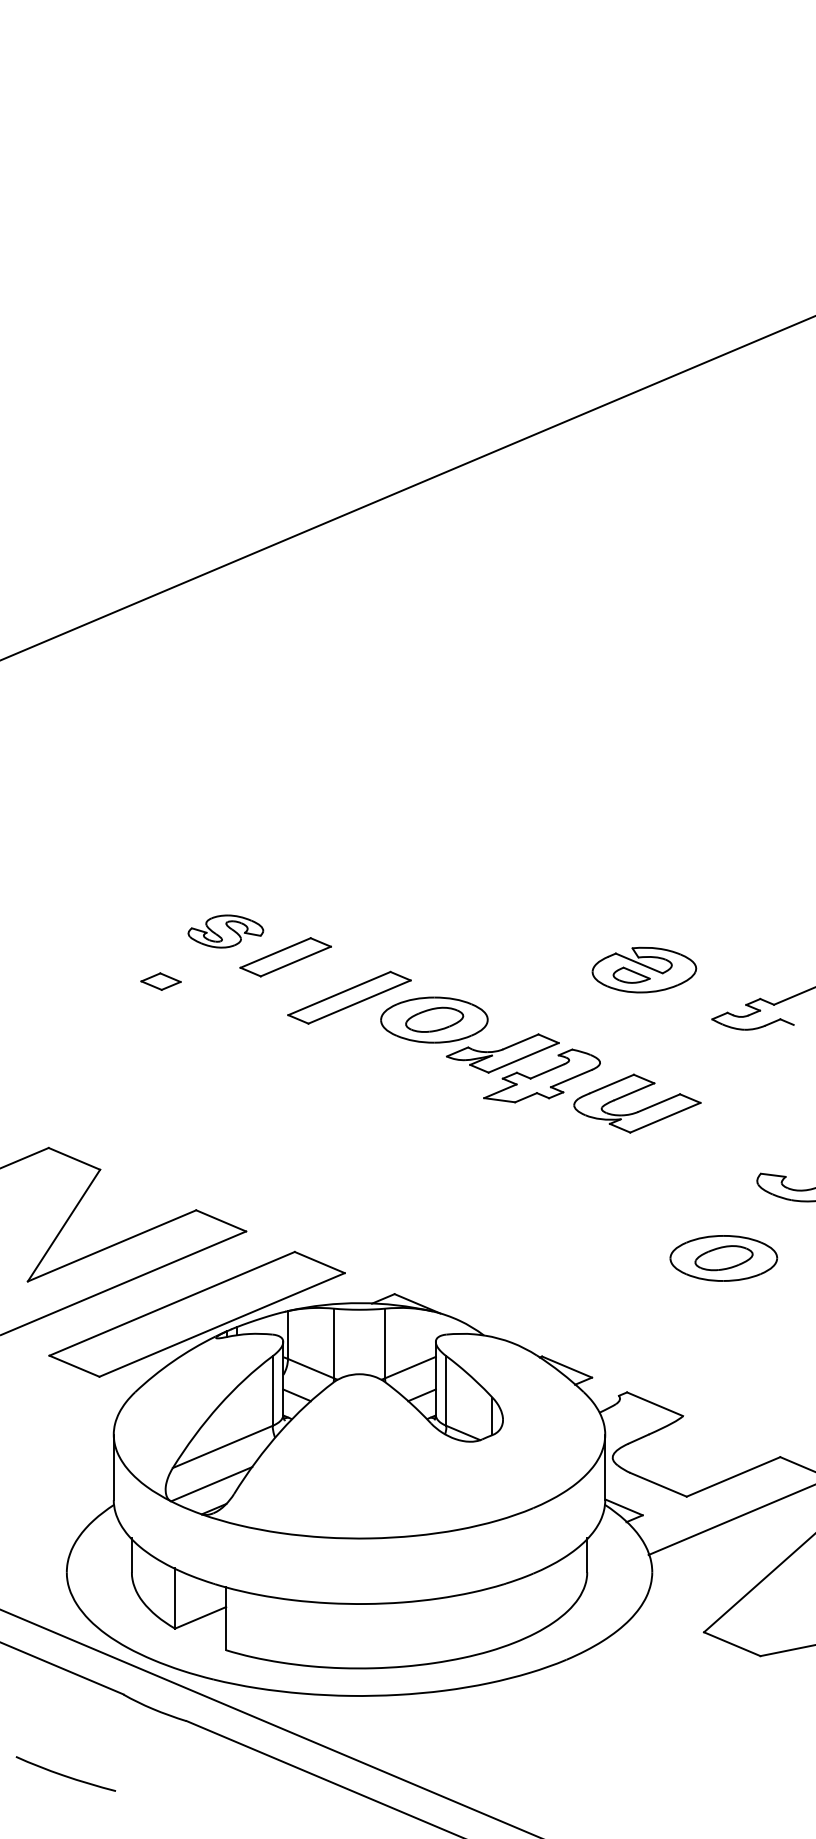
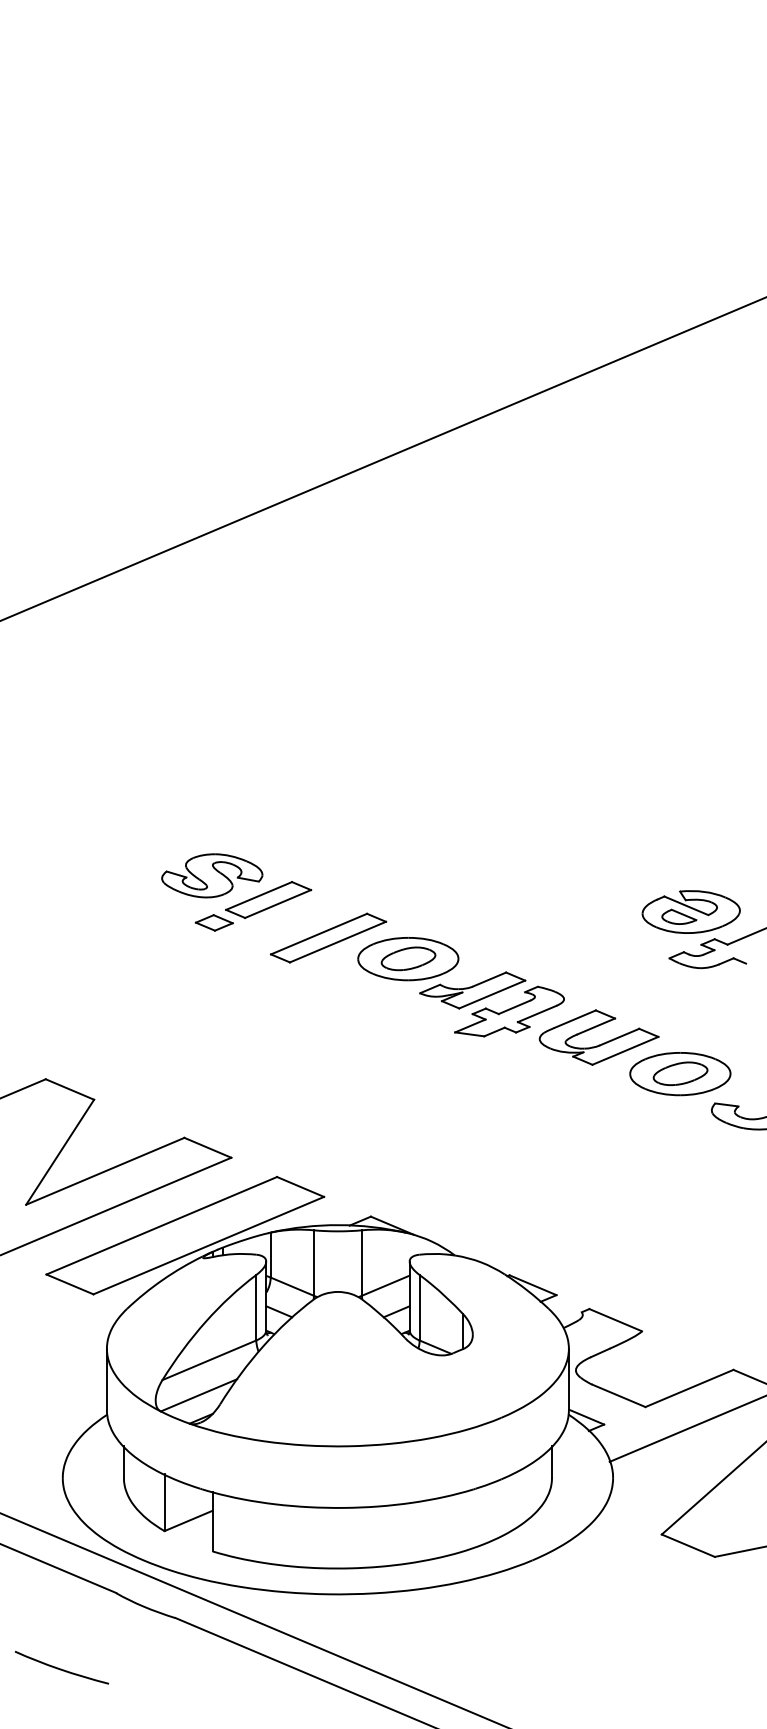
part: (225, 931) -> (211, 875), size x1.43
part: (644, 969) -> (691, 911), moved
part: (160, 981) -> (213, 922), moved
part: (723, 1258) -> (680, 1074), moved

